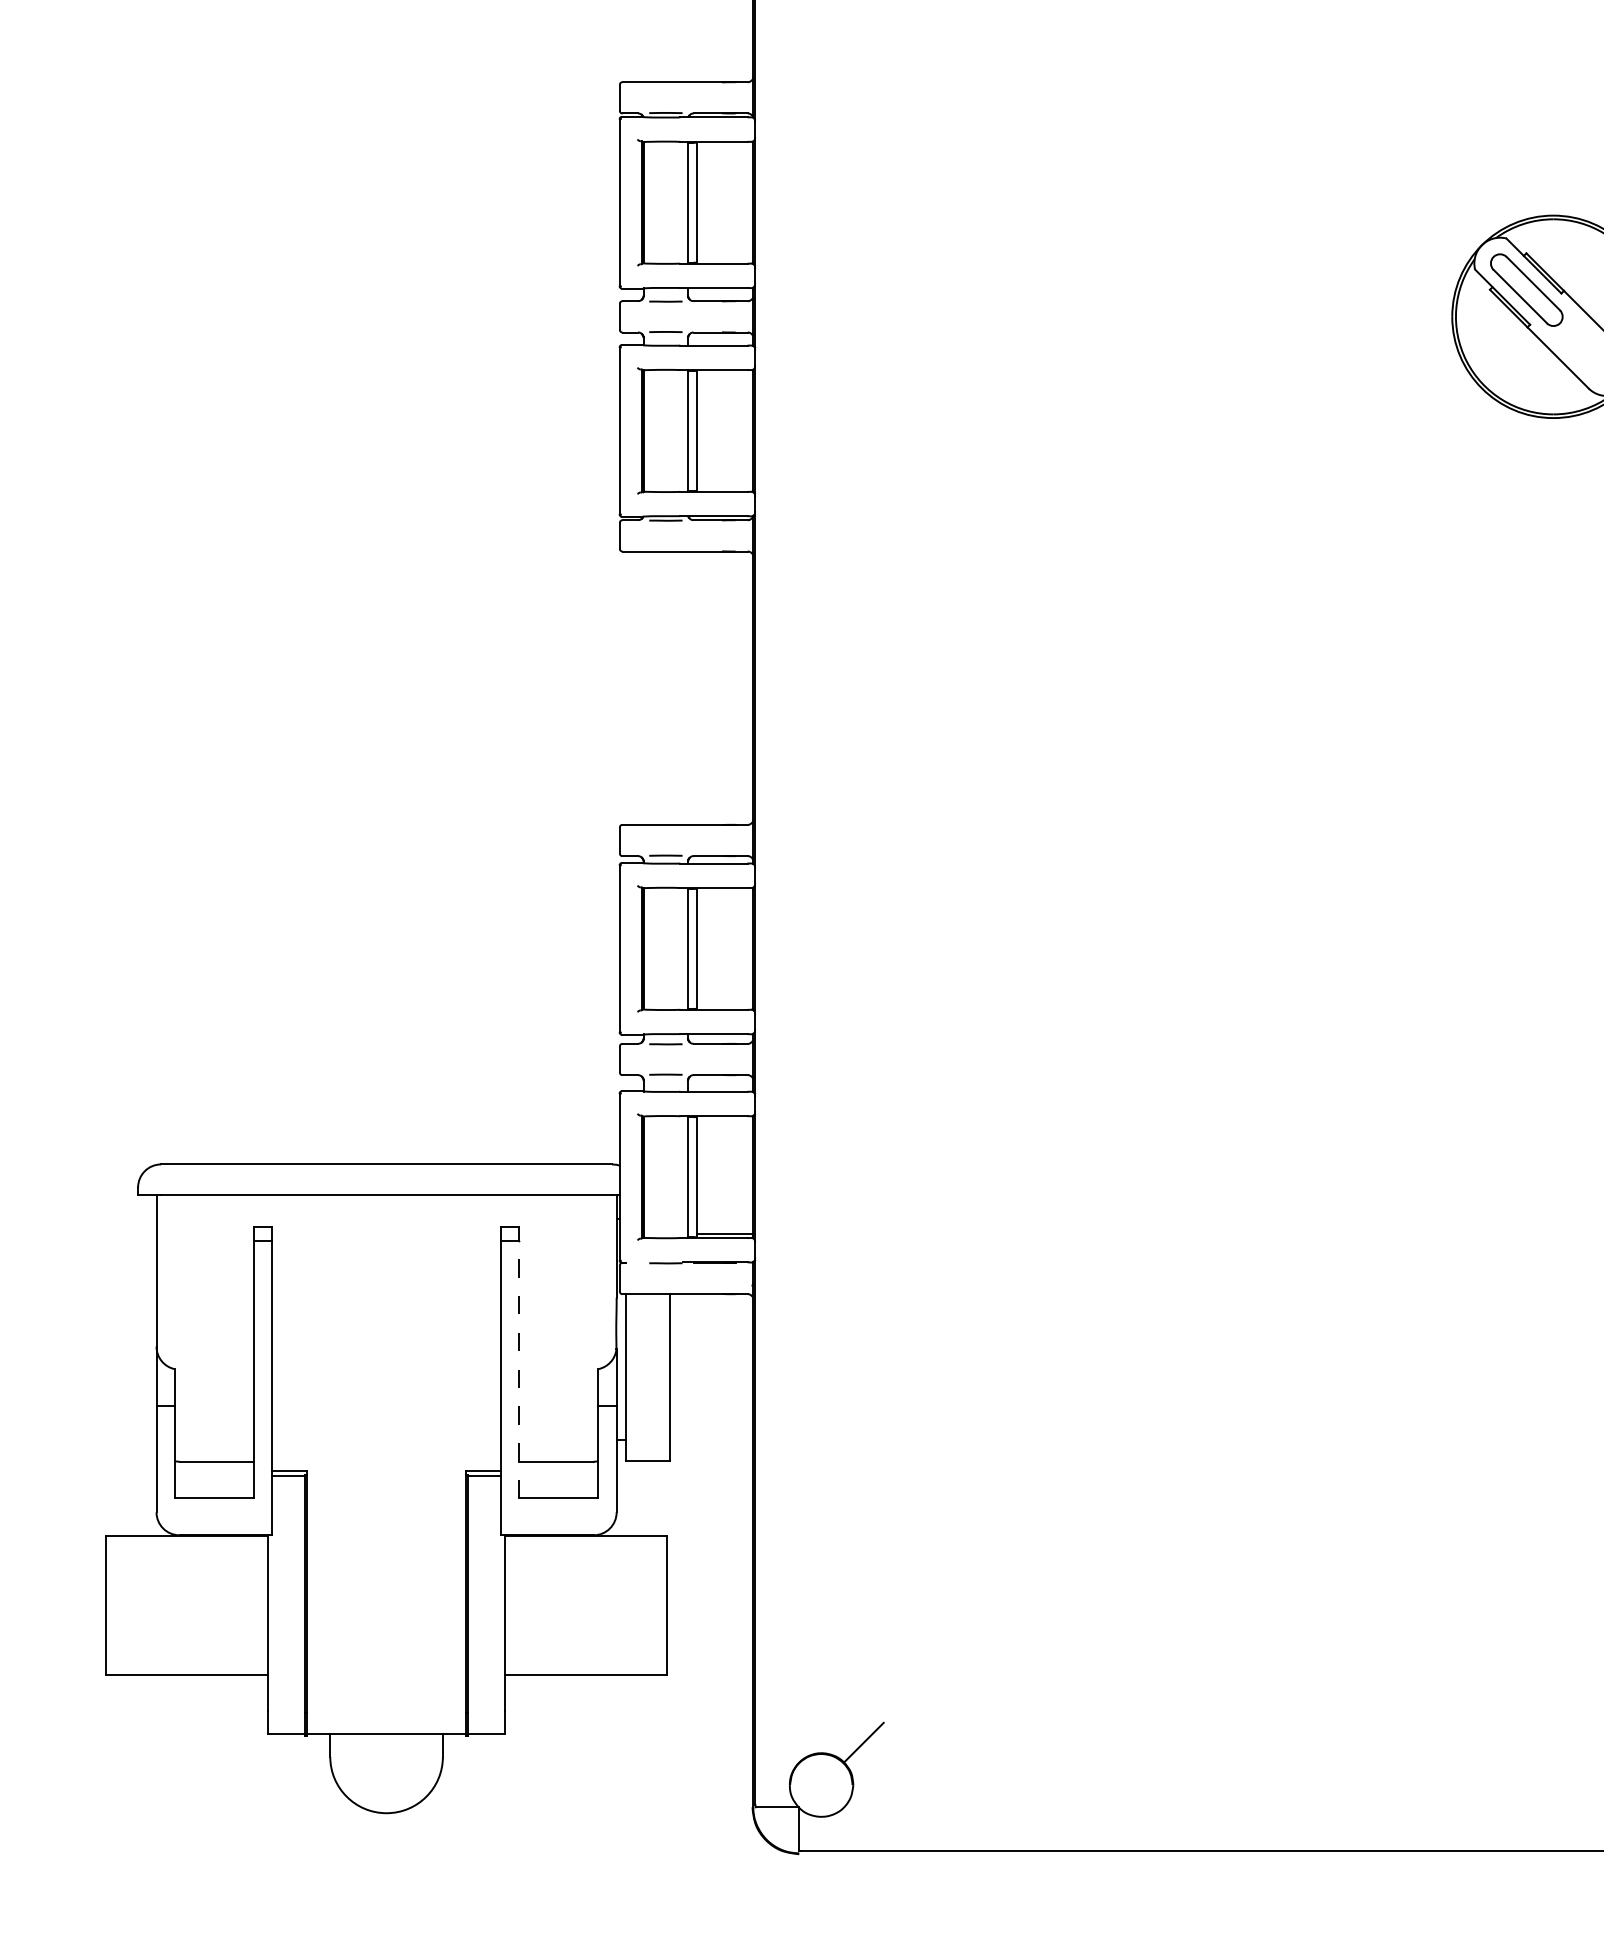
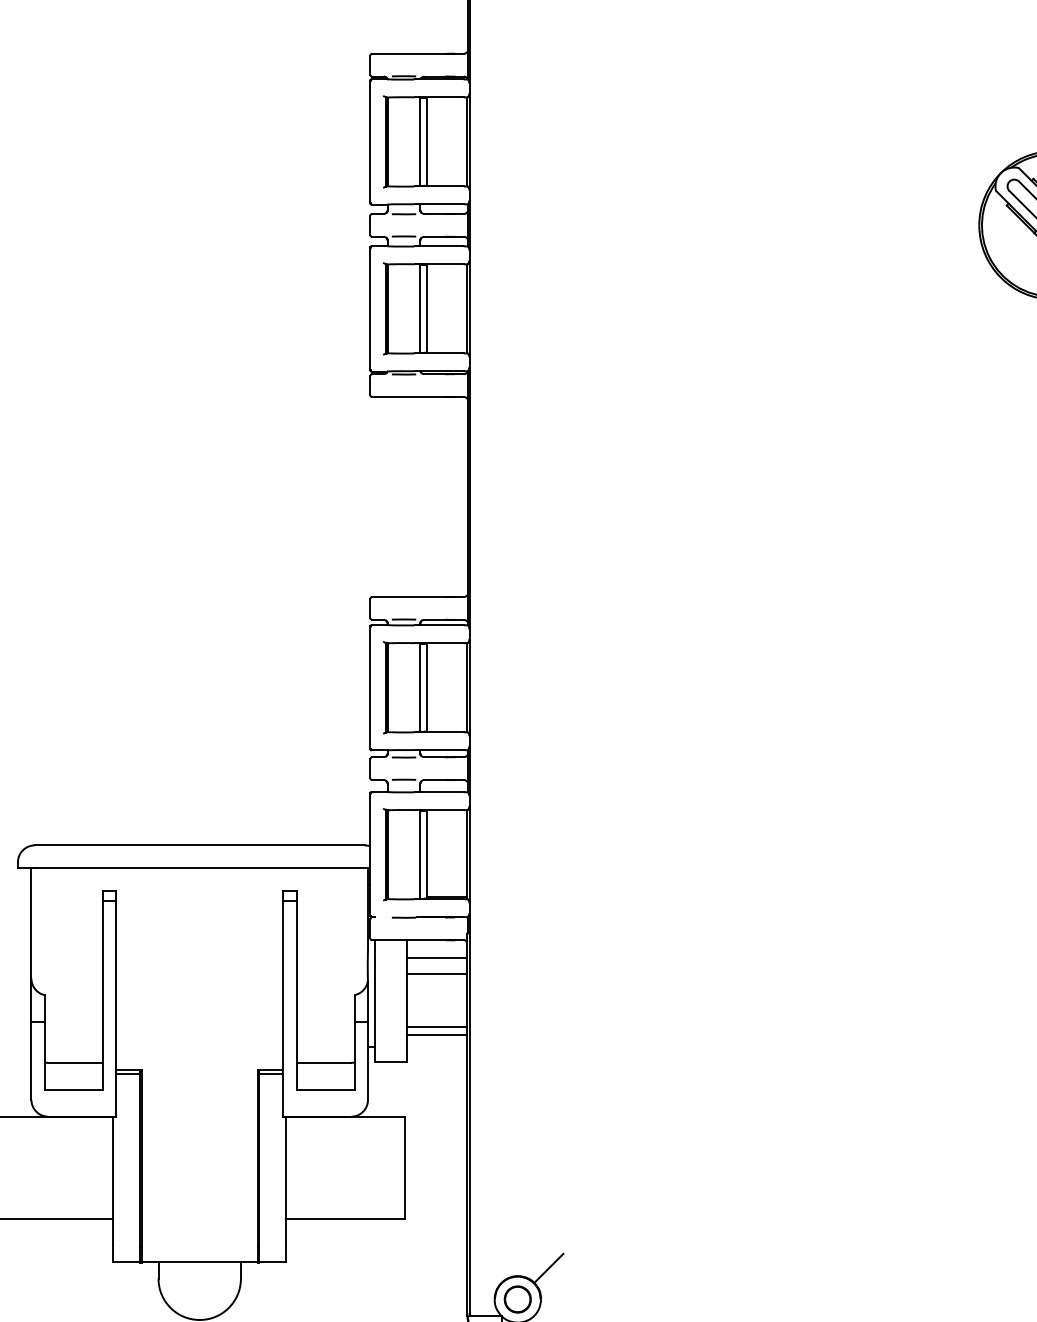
line: (711, 1318) -> (437, 958), added
line: (711, 1339) -> (437, 973), added
line: (519, 1369) -> (296, 995), dashed -> solid
line: (711, 1413) -> (437, 1027), added
line: (711, 1423) -> (437, 1034), added
part: (821, 1785) -> (517, 1299), added

